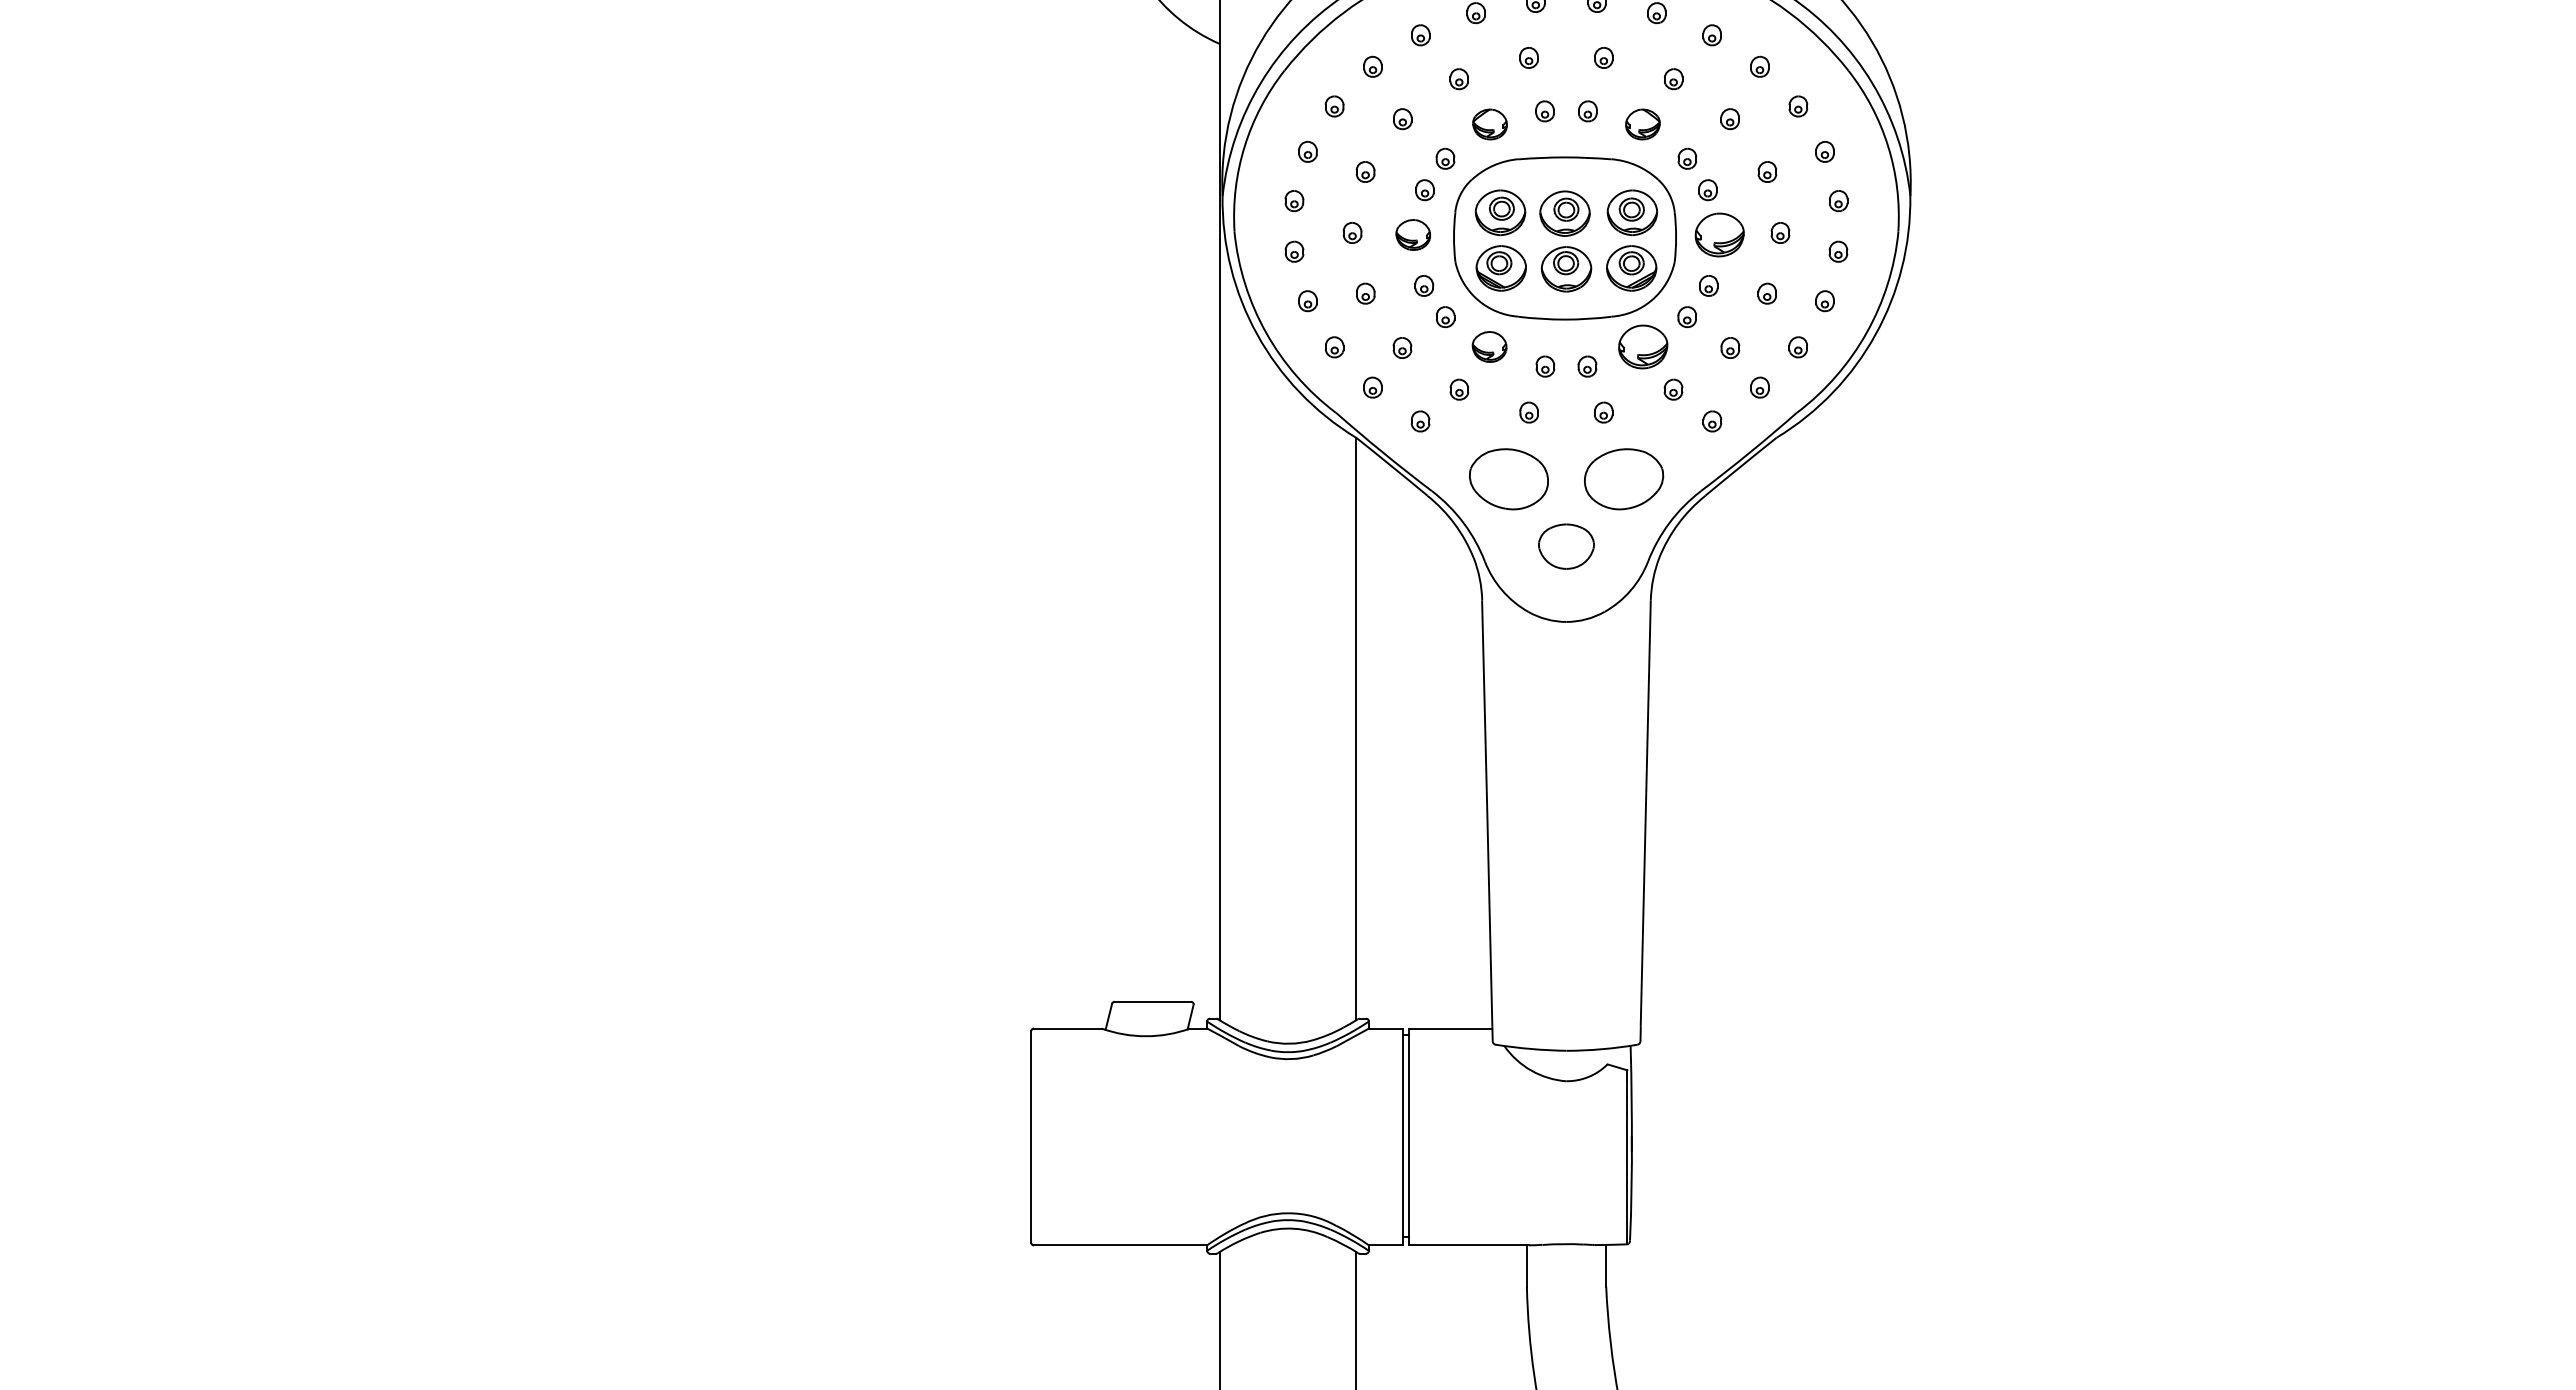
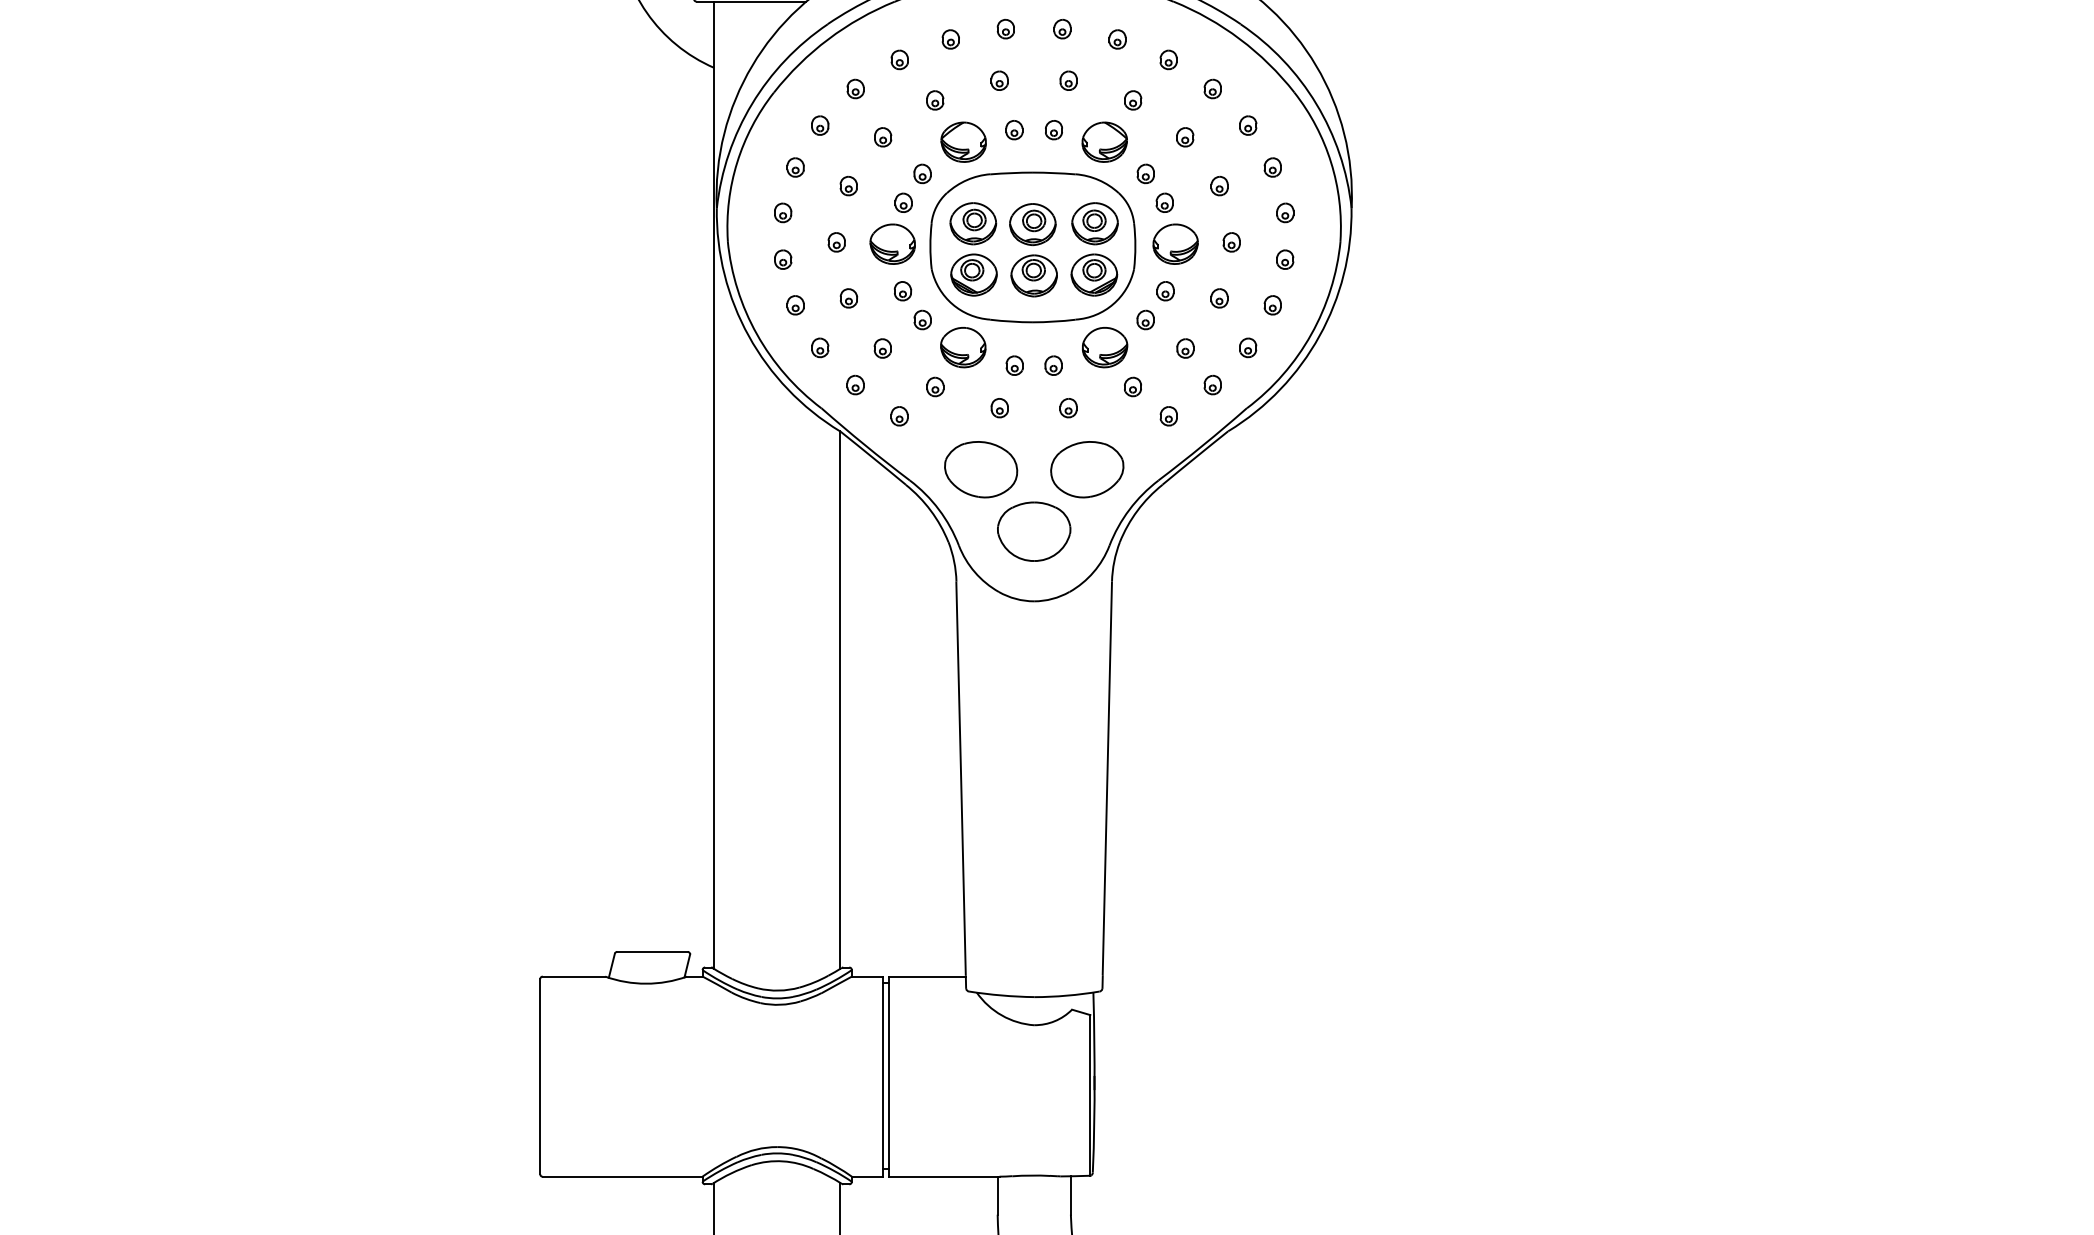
part: (1489, 124) -> (963, 142), size x1.43
part: (1642, 124) -> (1104, 142), size x1.43
part: (1413, 234) -> (893, 243), size x1.43
part: (1489, 346) -> (963, 347), size x1.43
part: (1566, 546) -> (1034, 531), size x1.43

